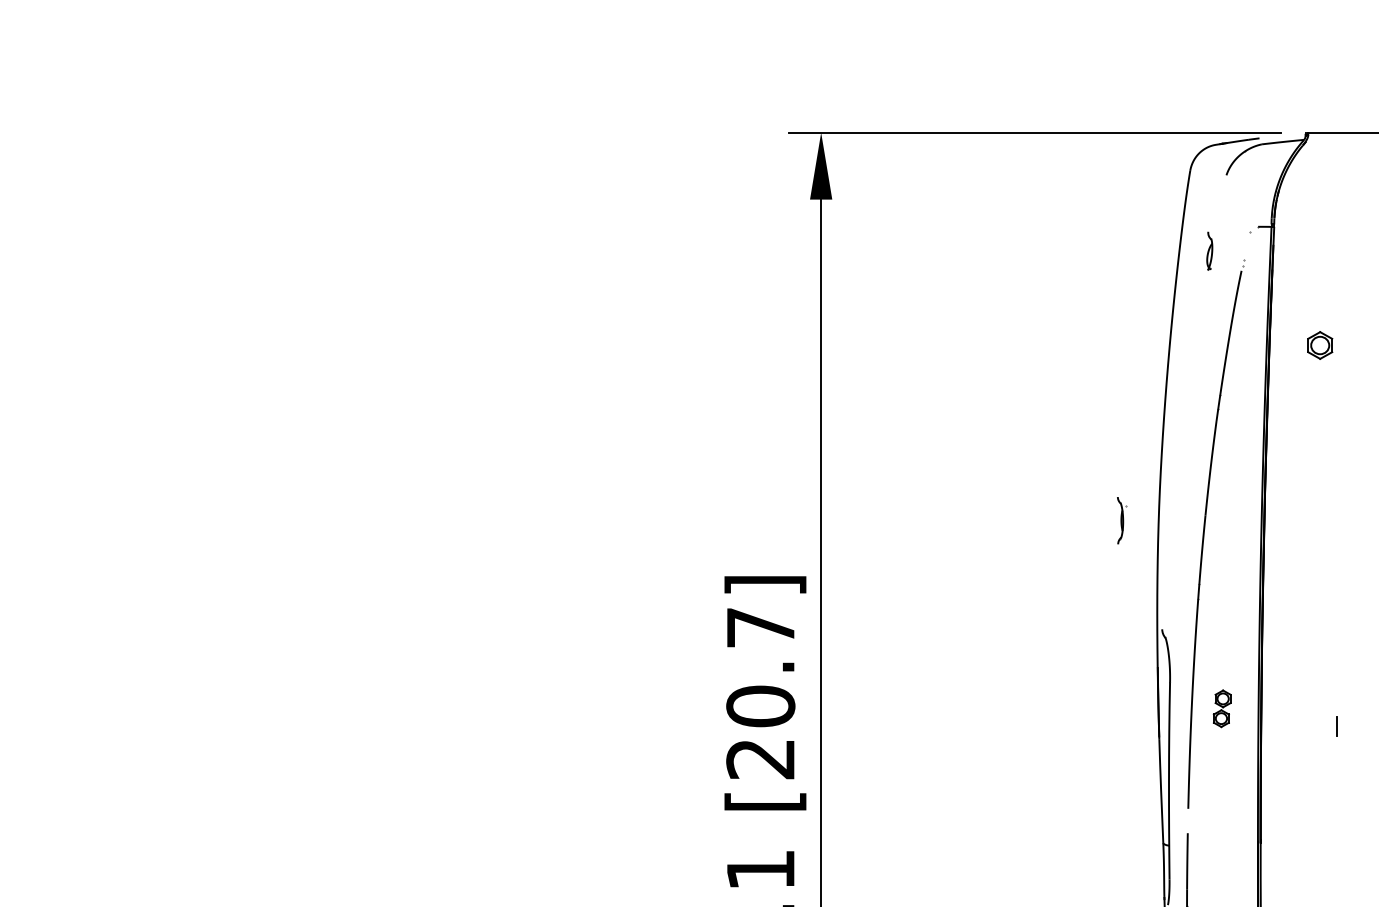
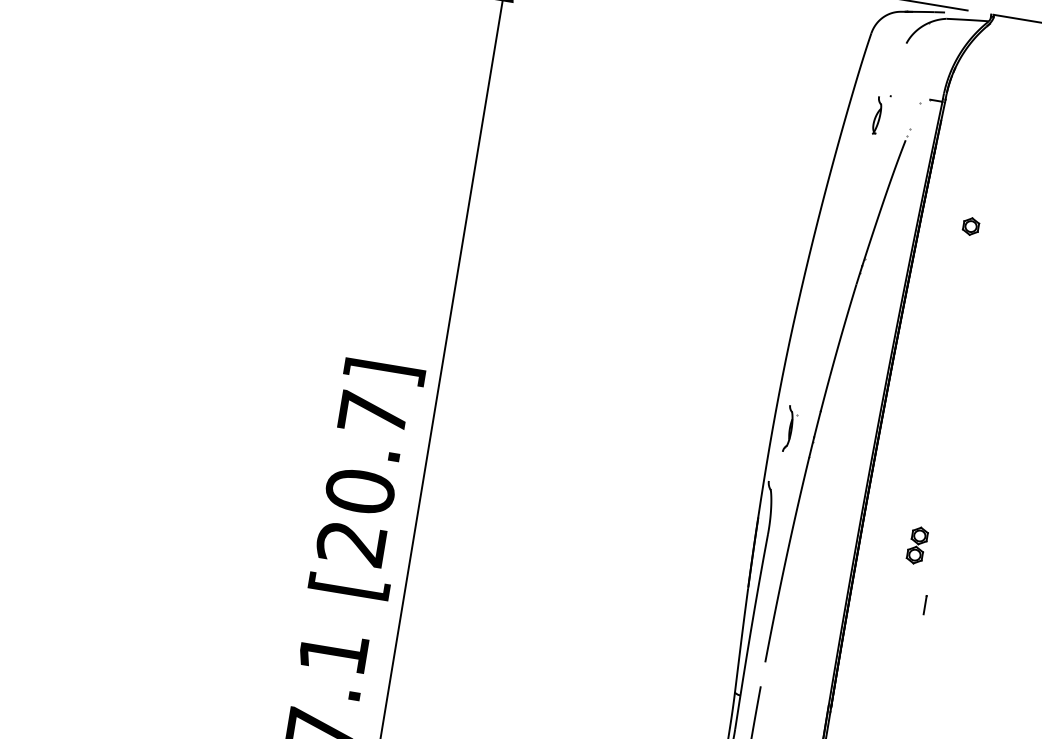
part: (1319, 344) -> (970, 225), size x0.62
part: (1122, 520) -> (790, 429), moved
part: (1221, 708) -> (916, 545), moved

